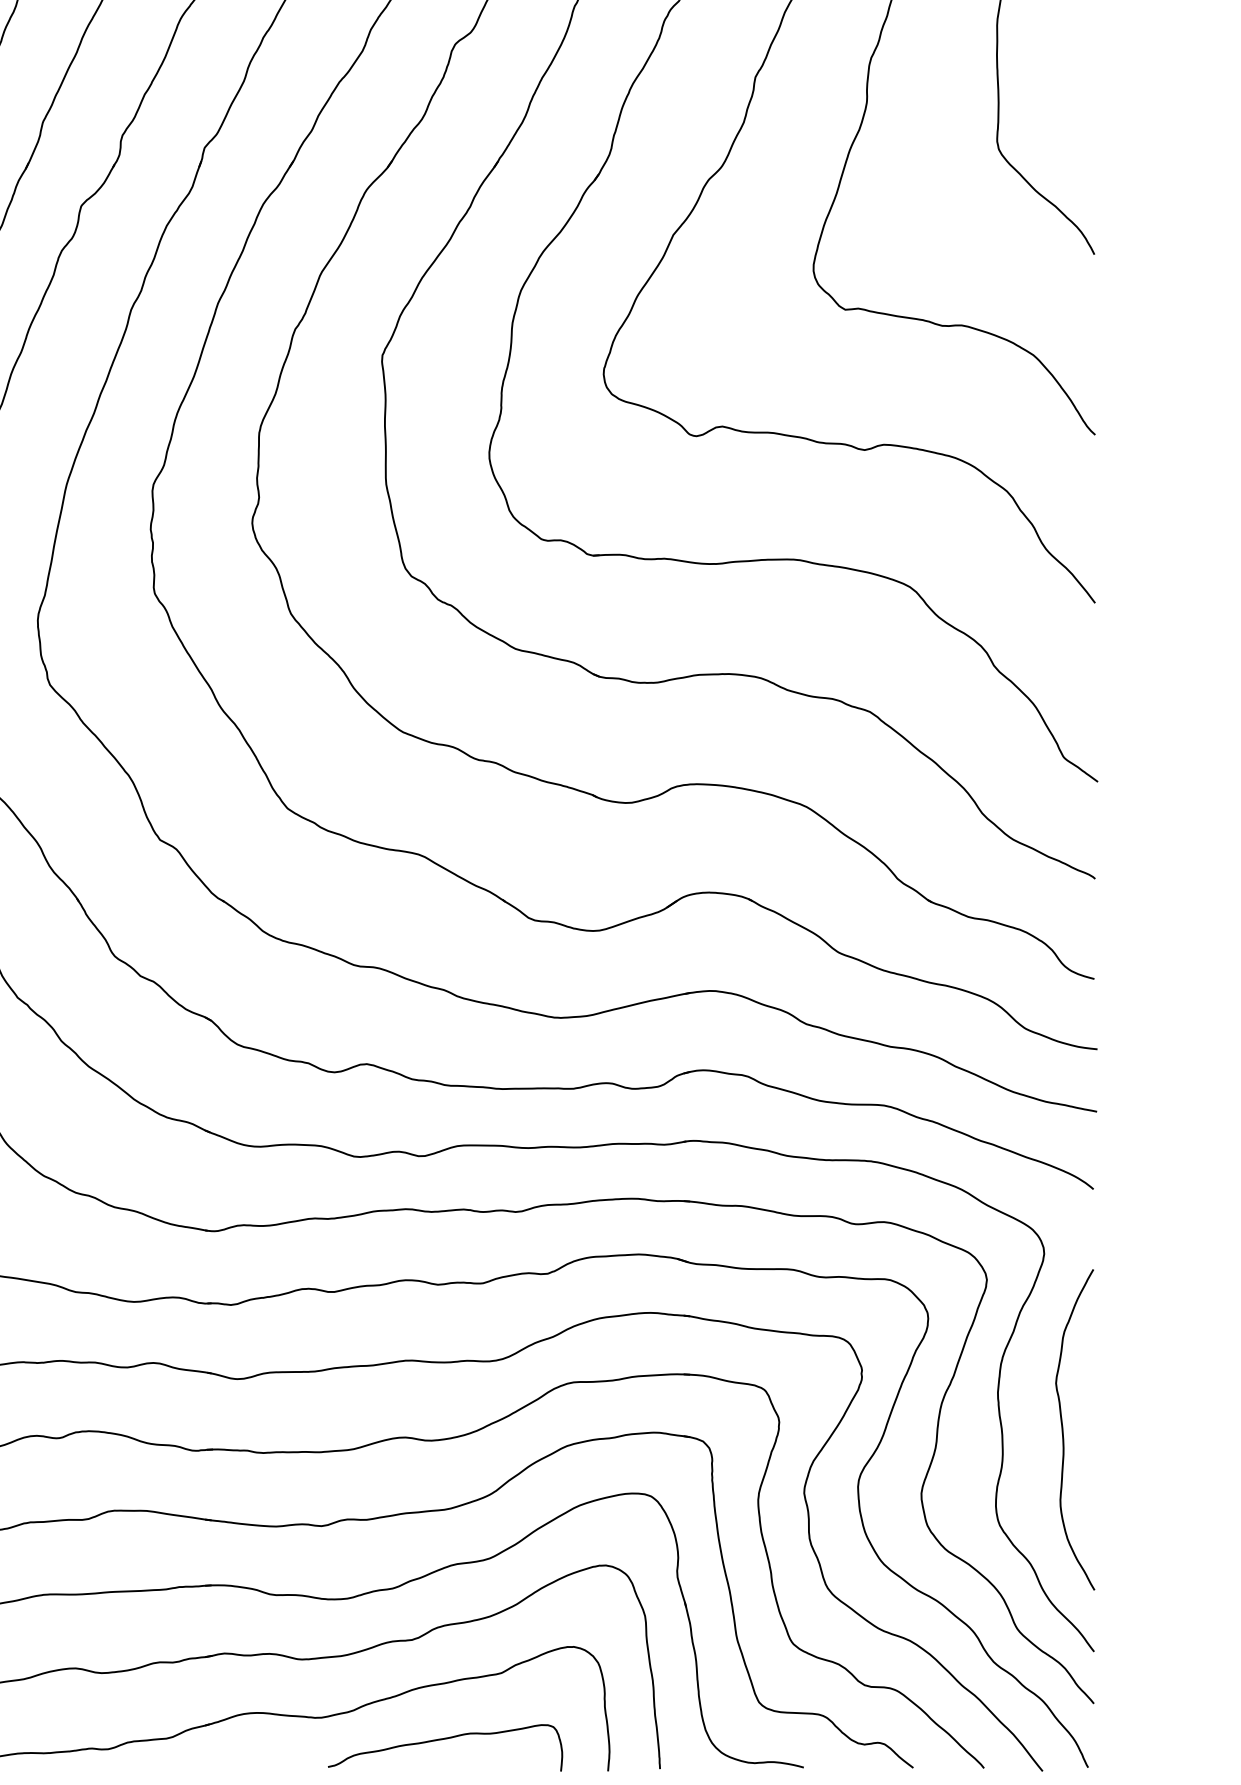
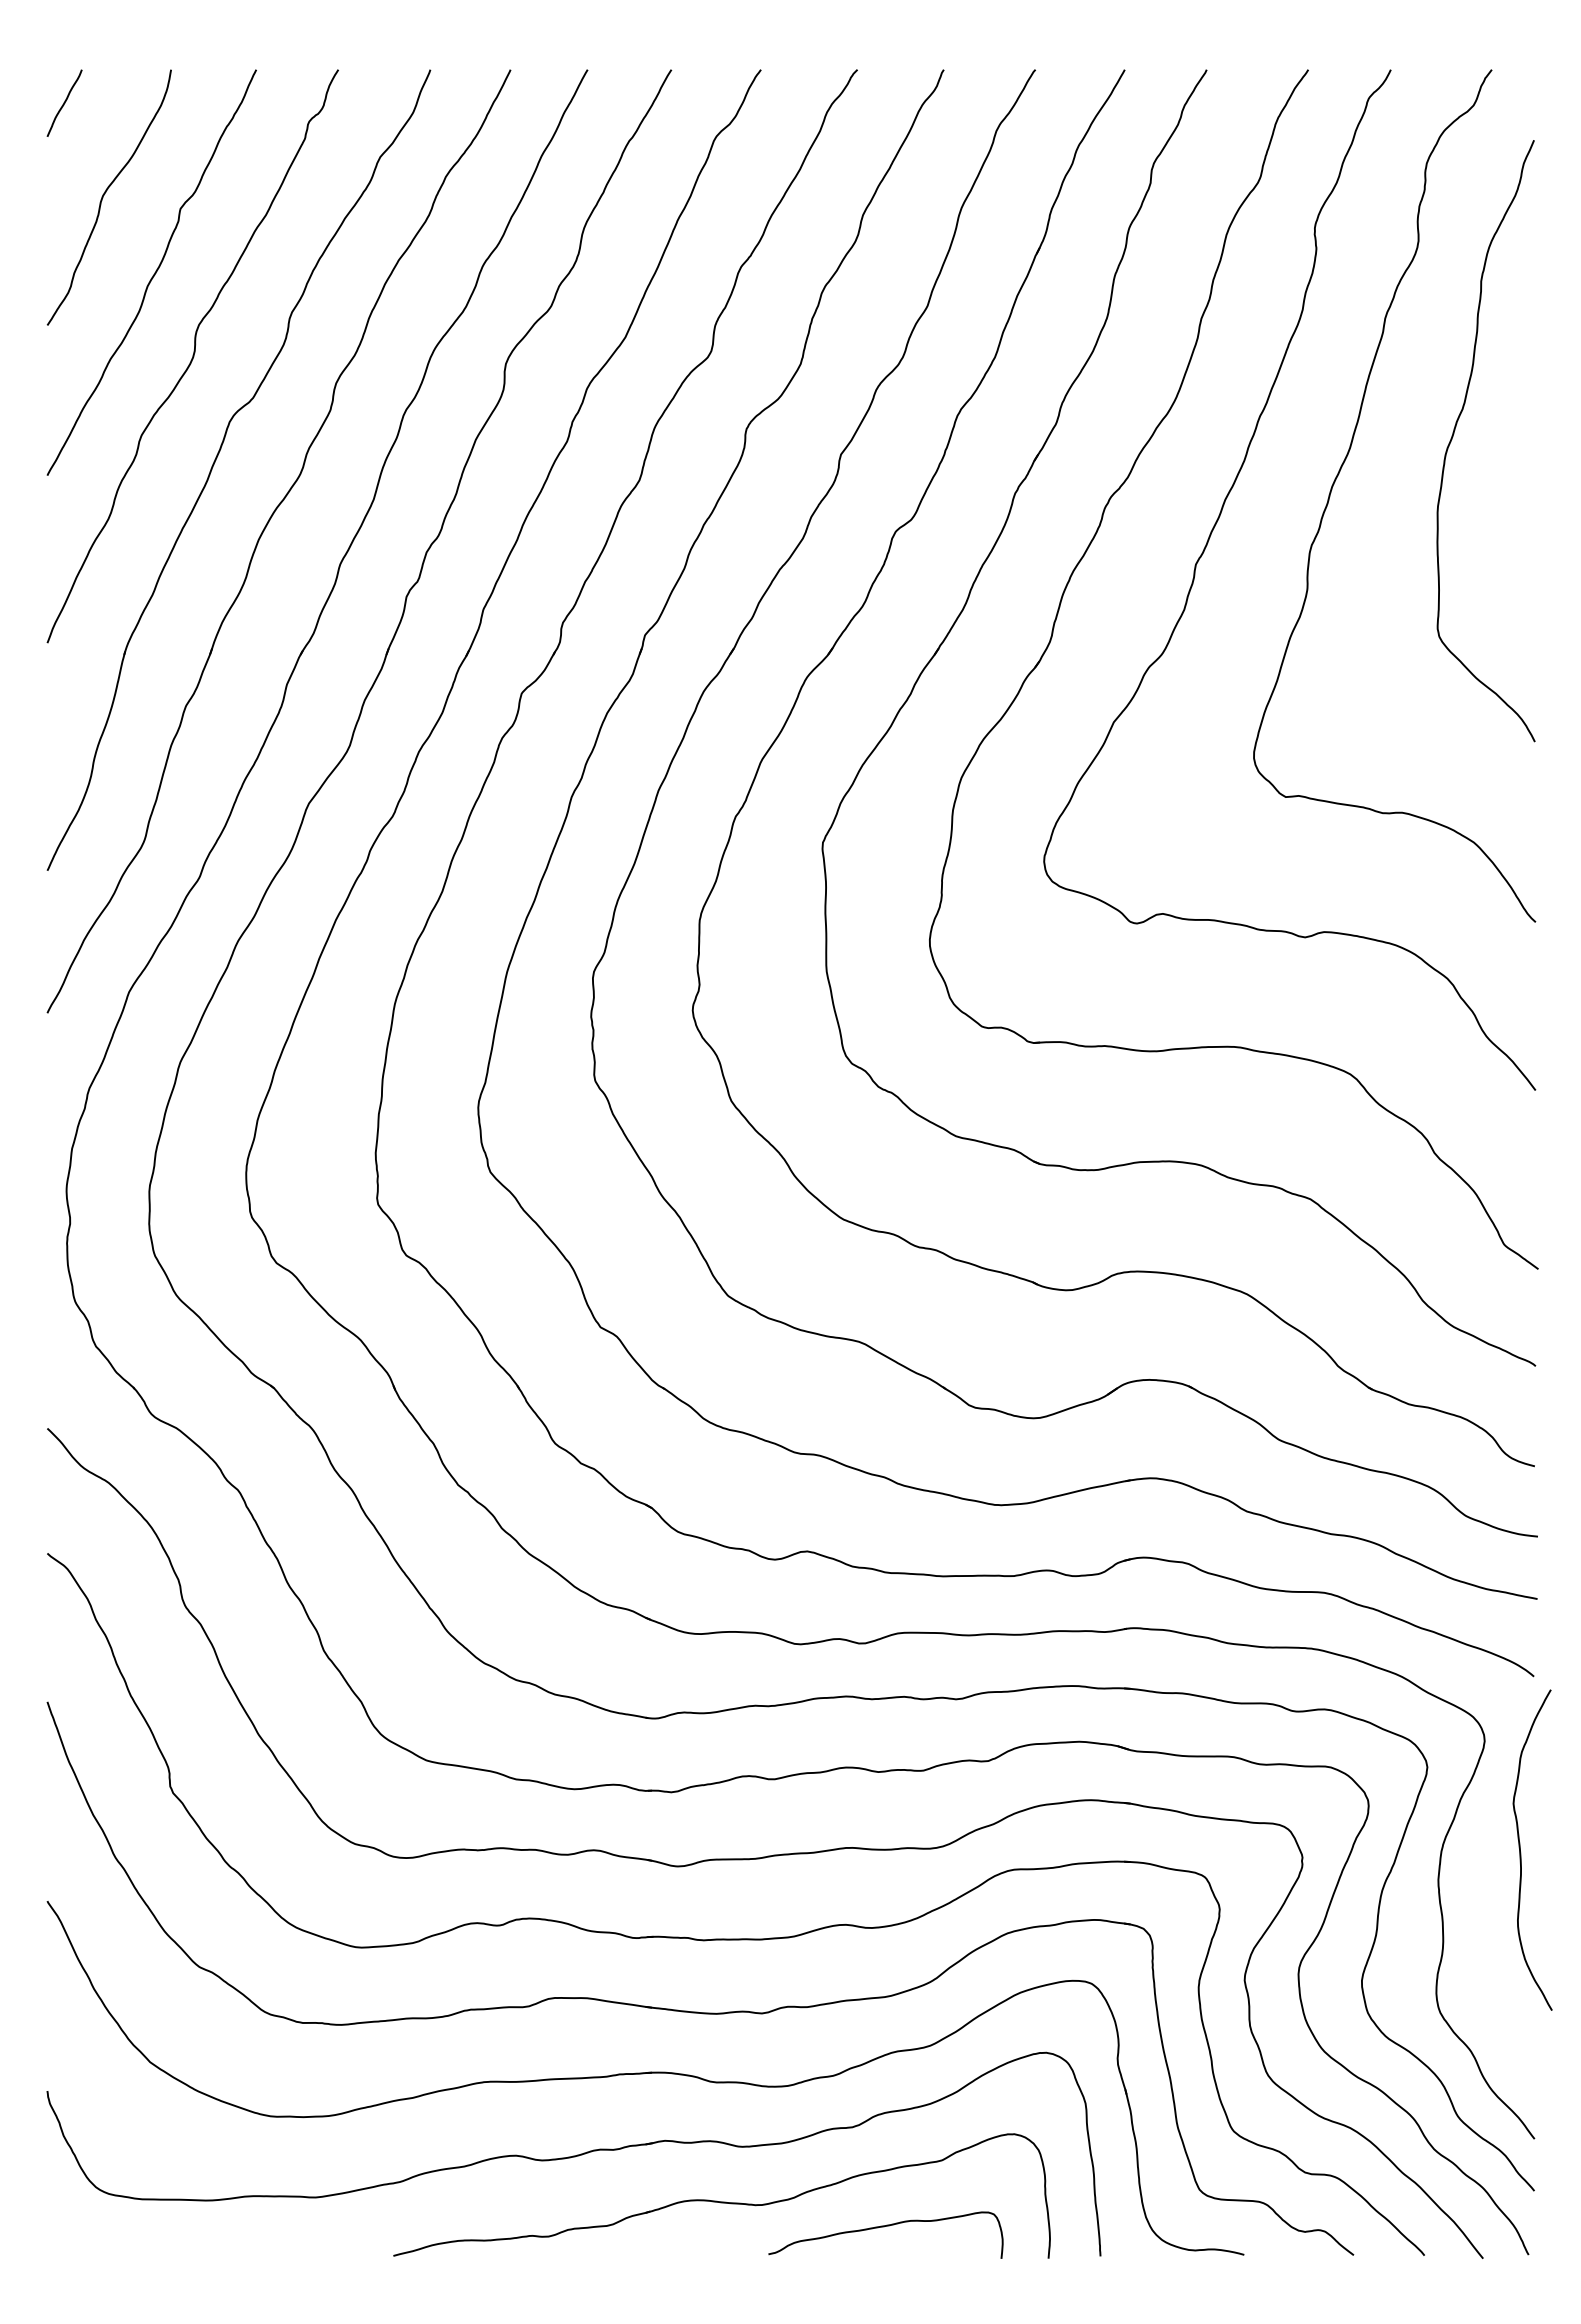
curve: (1064, 1432) -> (1521, 1852), moved

